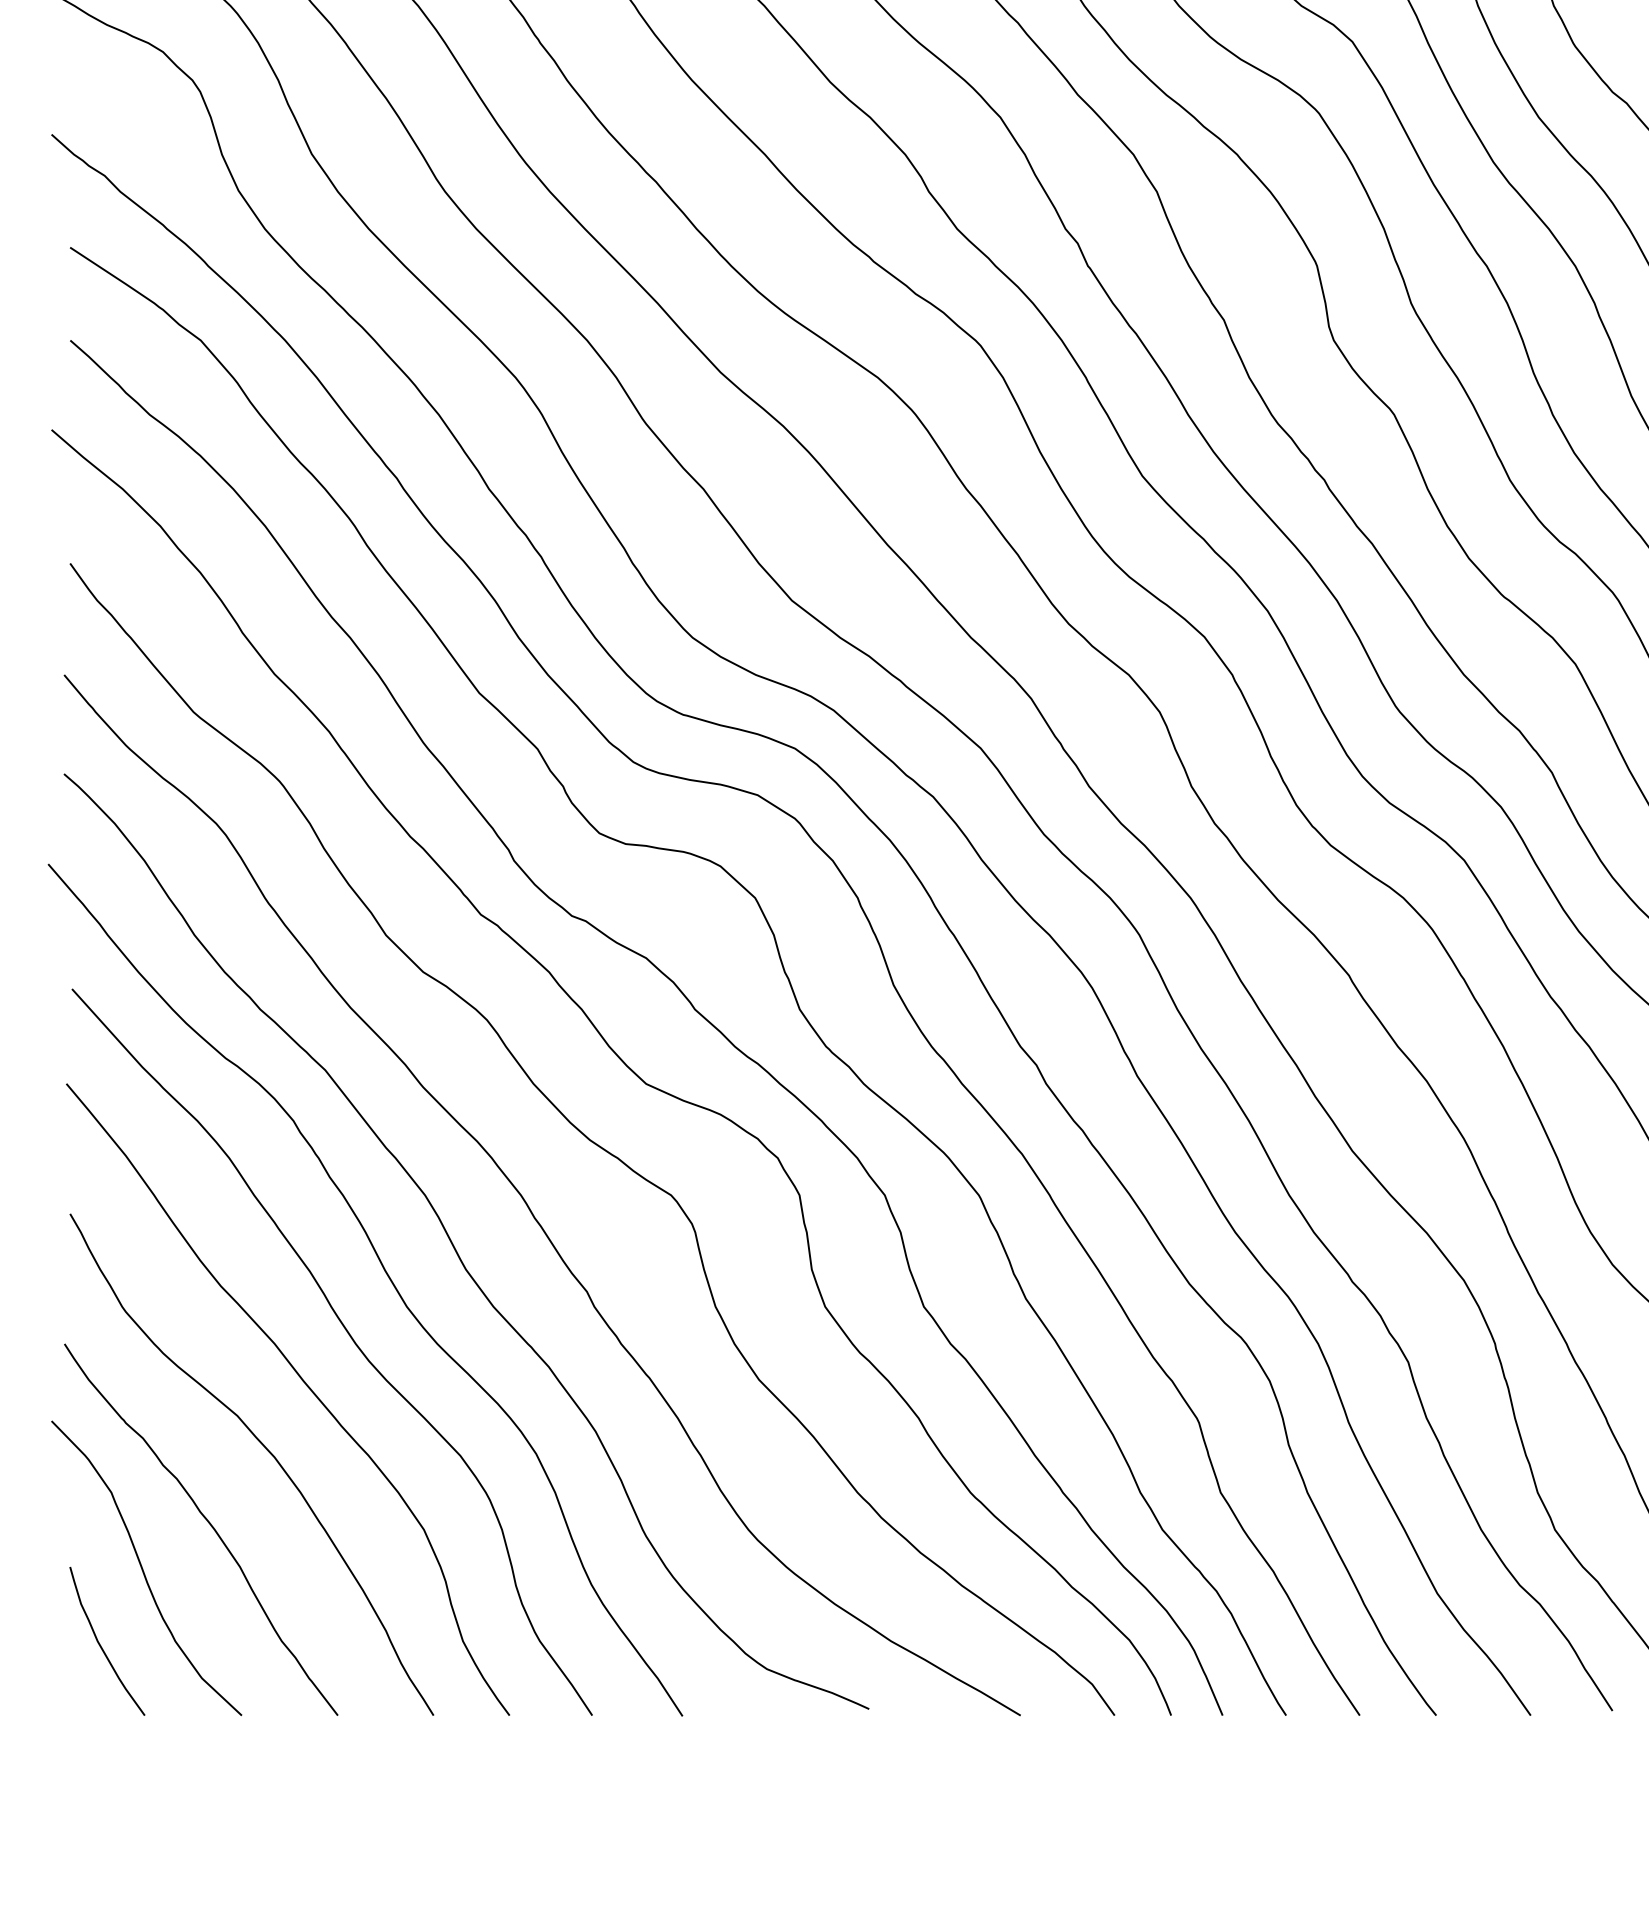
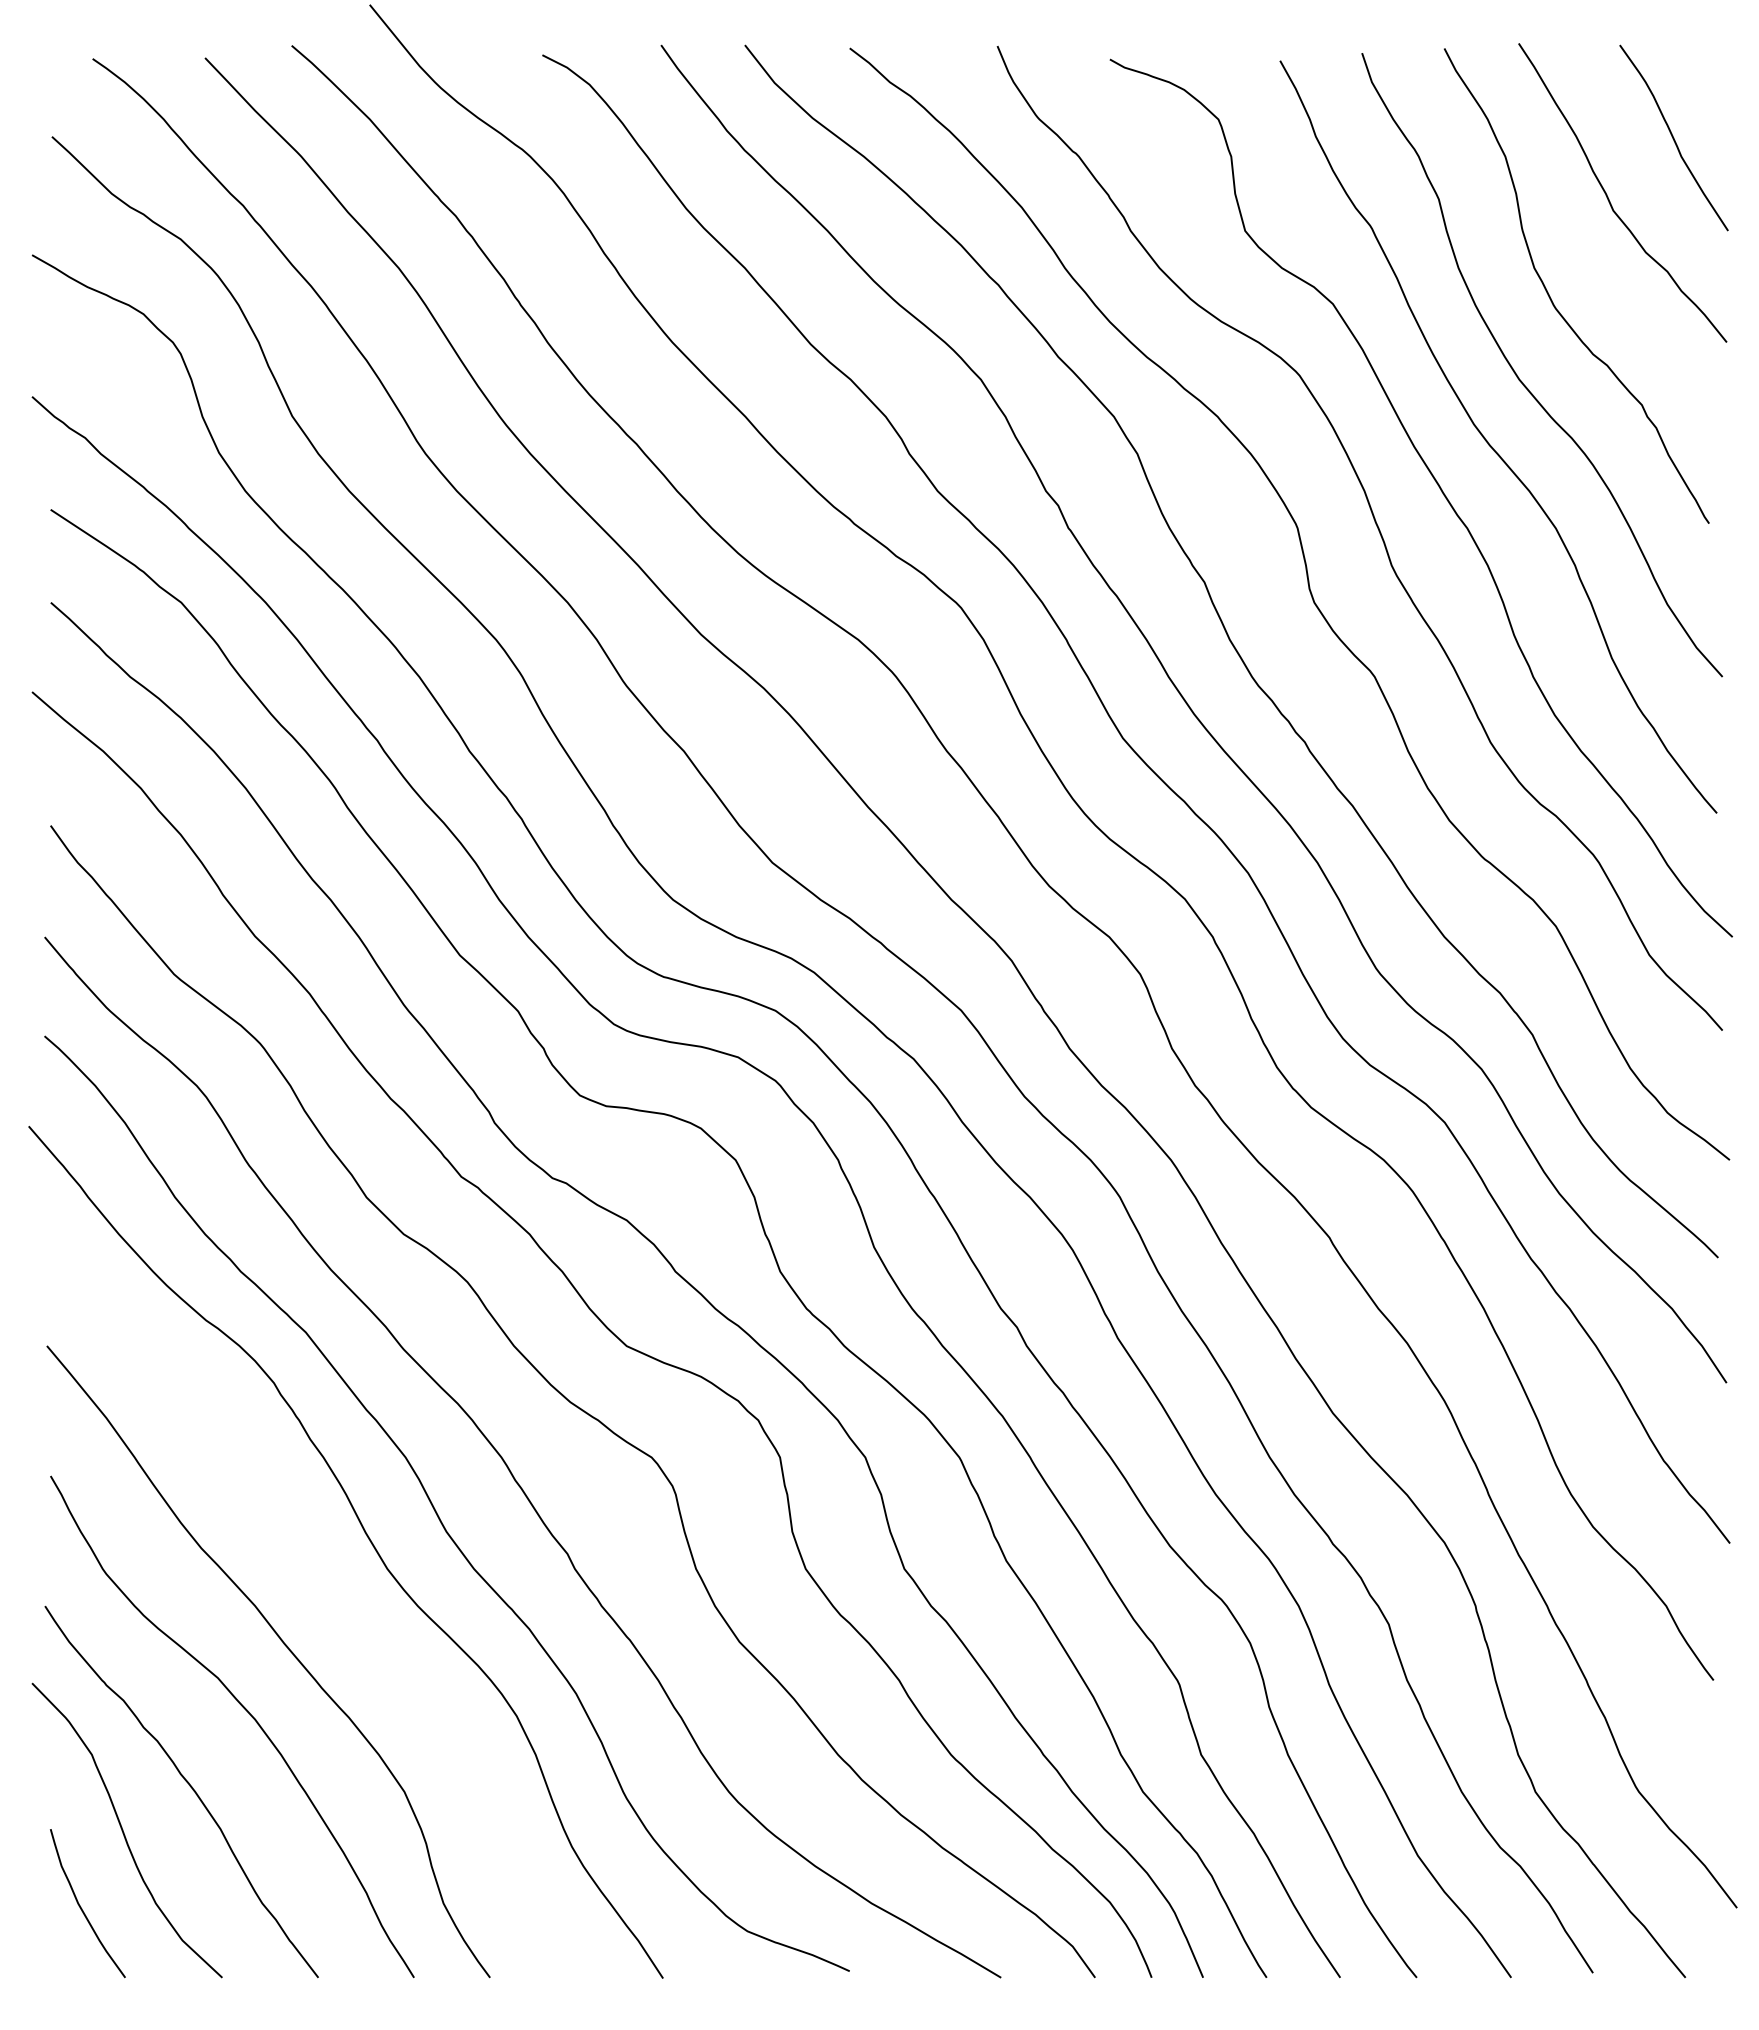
curve: (349, 1337) -> (330, 1599), removed

